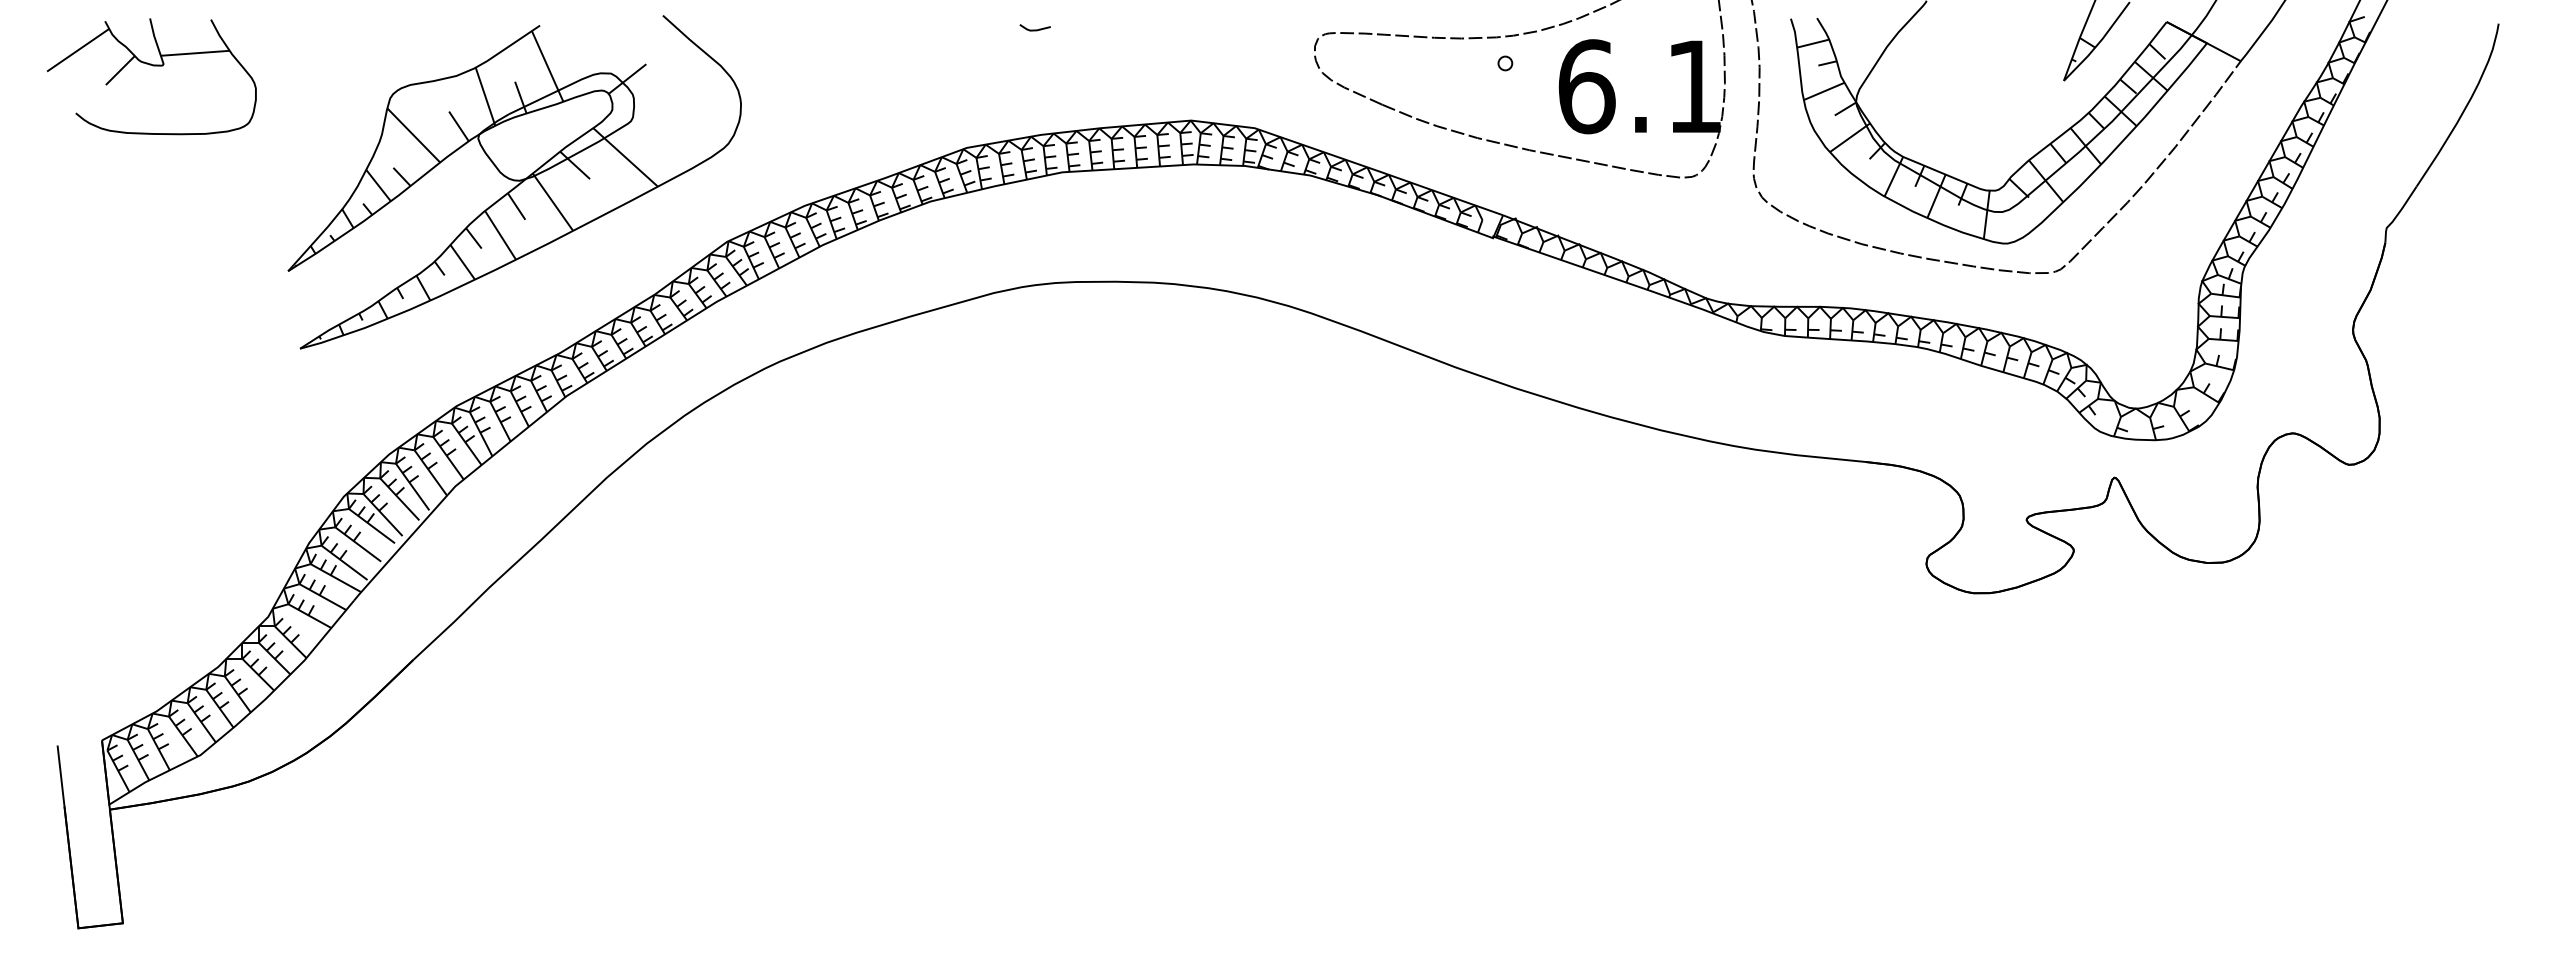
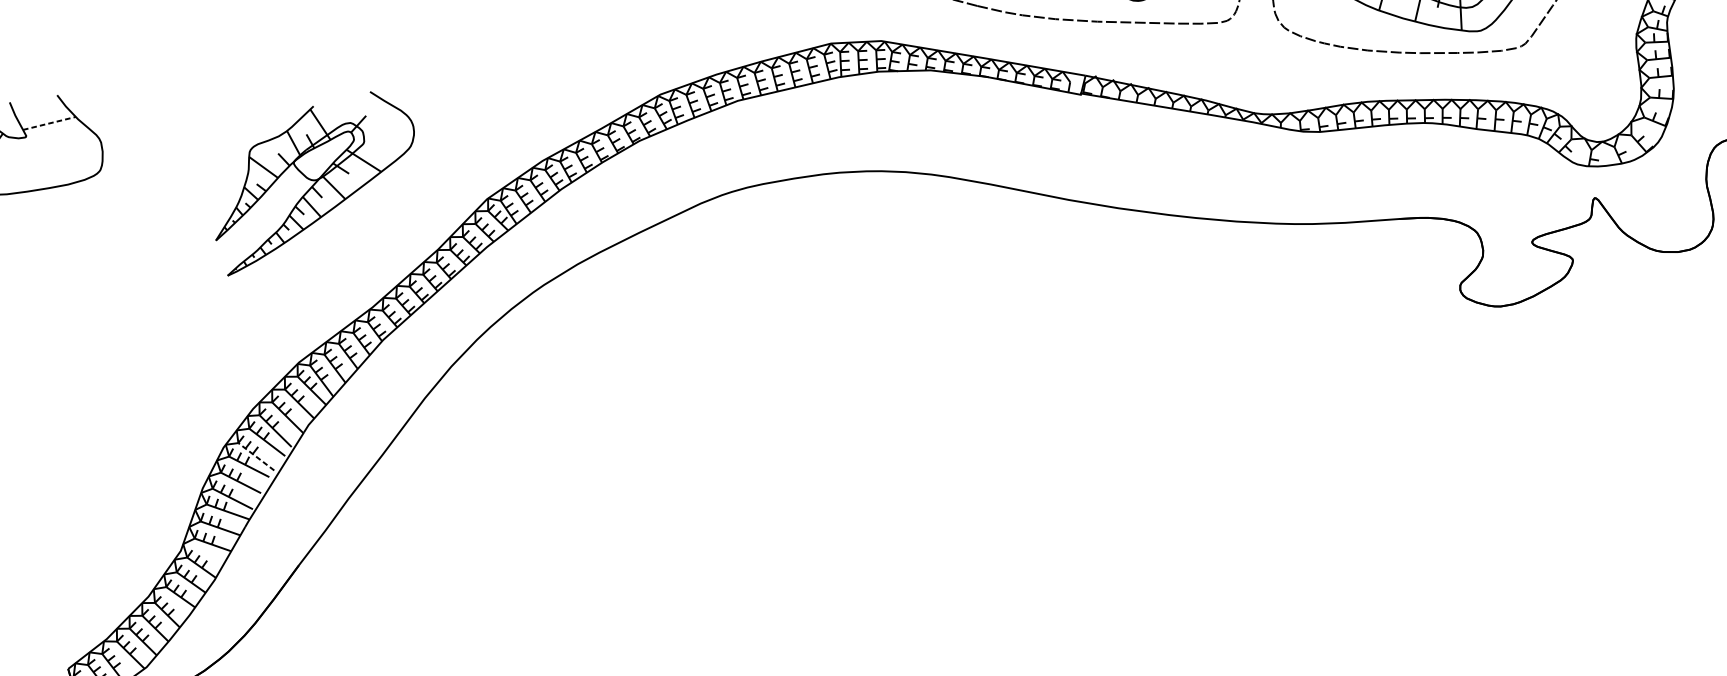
line: (195, 53) -> (49, 123), solid -> dashed
part: (514, 182) -> (314, 181), size x0.6
line: (383, 515) -> (256, 457), solid -> dashed

